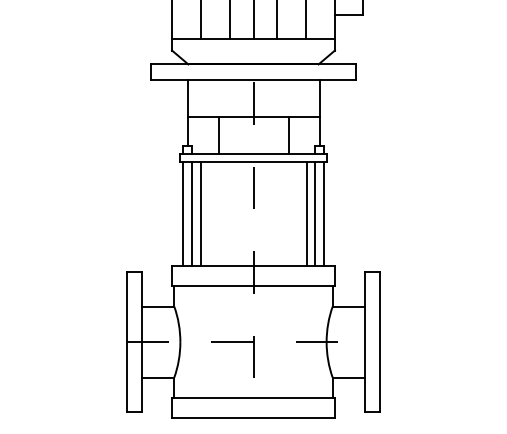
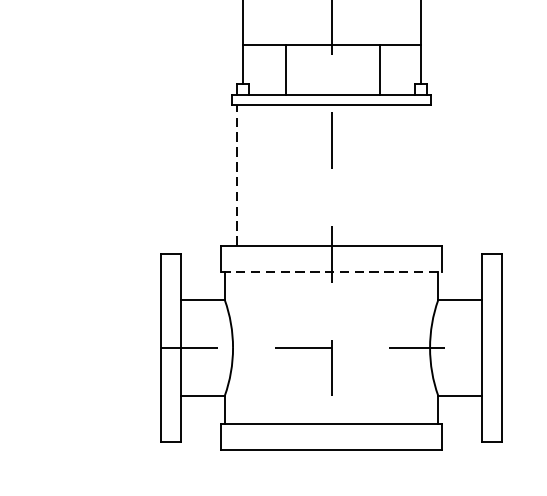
line: (183, 214) -> (237, 176), solid -> dashed
line: (192, 214) -> (249, 176), removed
line: (200, 214) -> (260, 176), removed
line: (307, 214) -> (404, 176), removed
line: (315, 214) -> (415, 176), removed
line: (324, 214) -> (427, 176), removed
line: (253, 285) -> (331, 271), solid -> dashed

